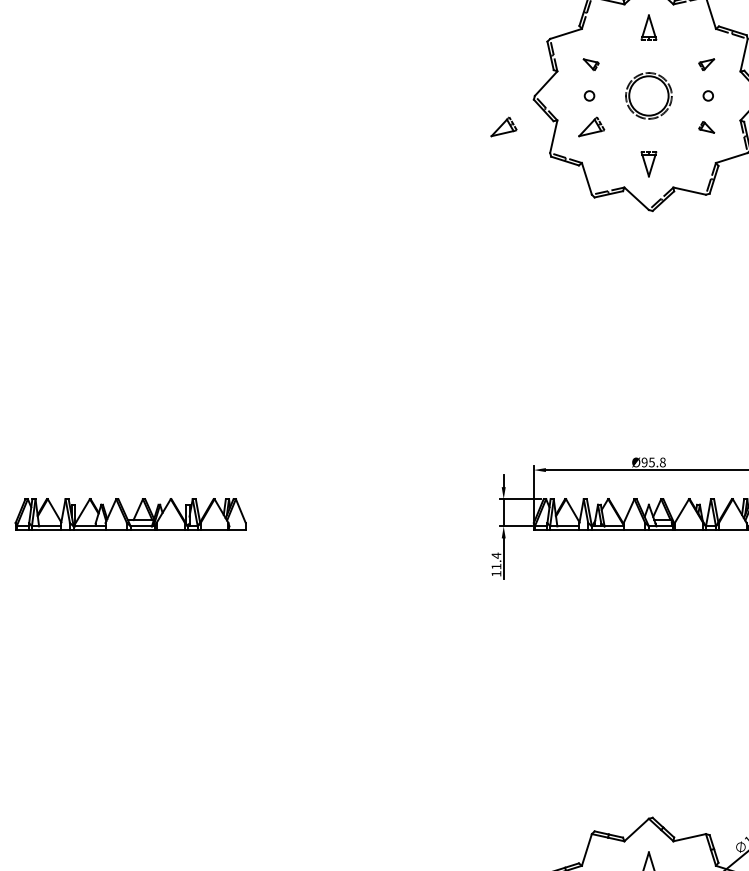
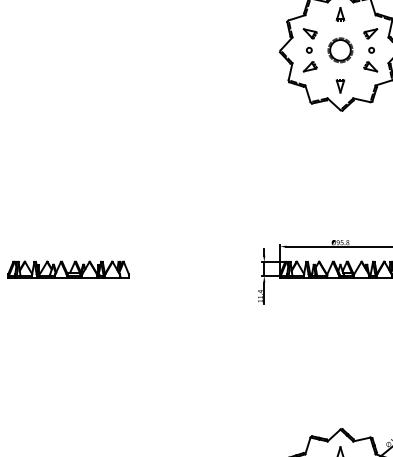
part: (589, 63) -> (309, 33), size x1.67
part: (706, 63) -> (370, 33), size x1.67
part: (502, 126) -> (263, 66), removed
part: (706, 126) -> (370, 66), size x1.67

